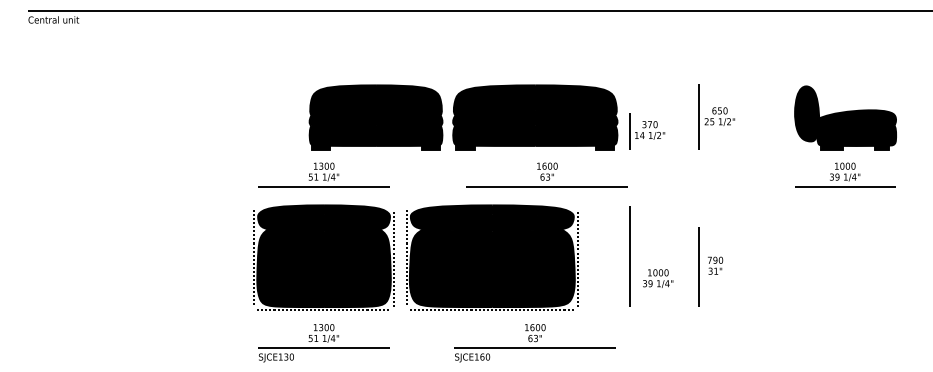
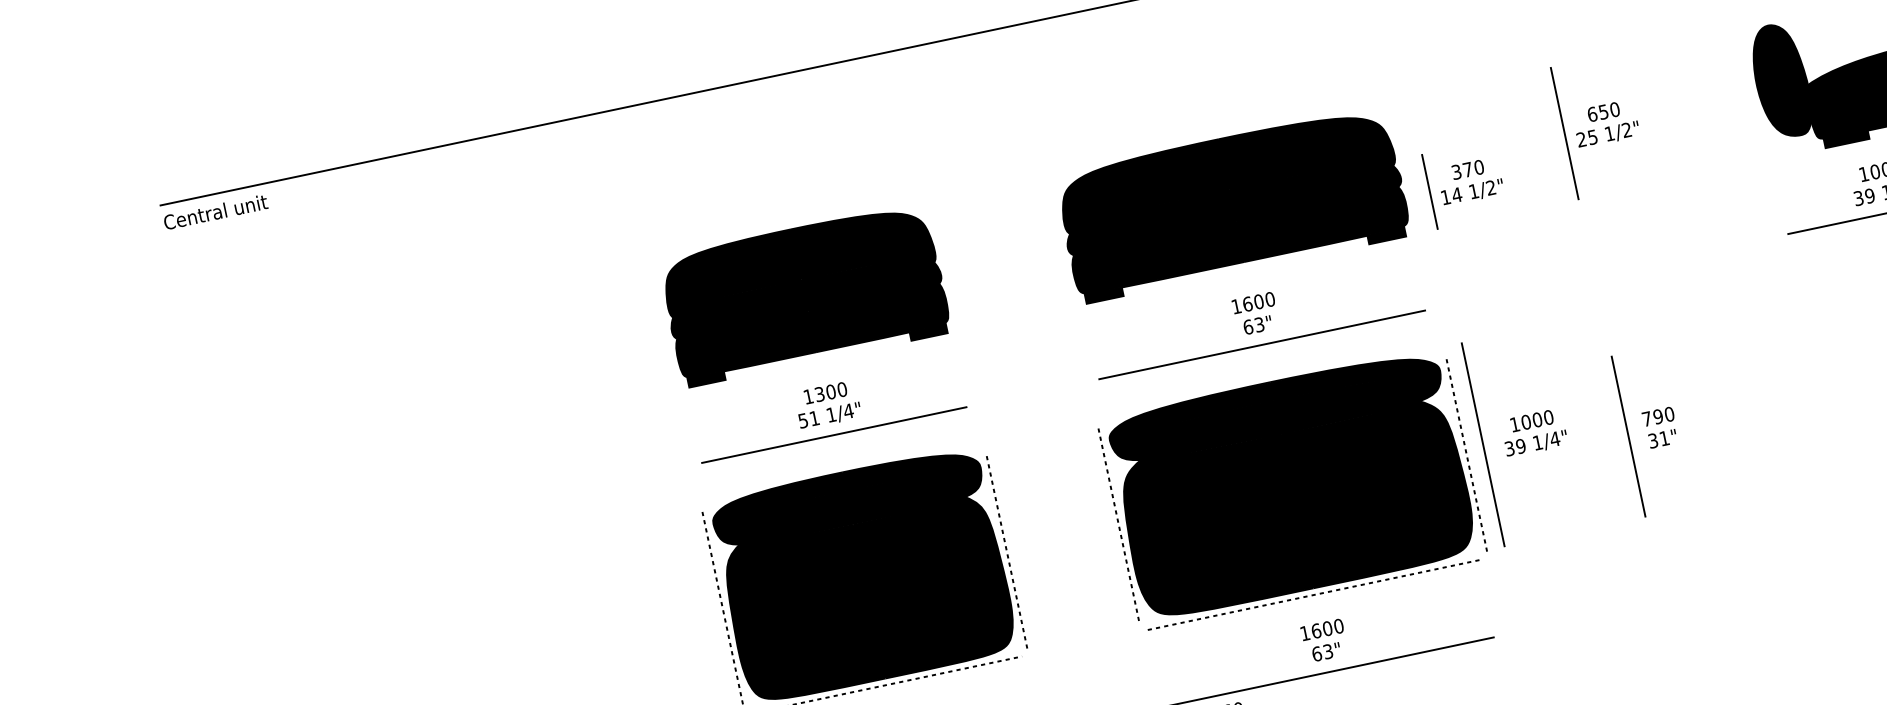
part: (375, 117) -> (803, 294), moved
part: (546, 174) -> (1255, 320), moved
part: (492, 257) -> (1292, 487), moved
text: (658, 278) -> (1534, 432), moved

